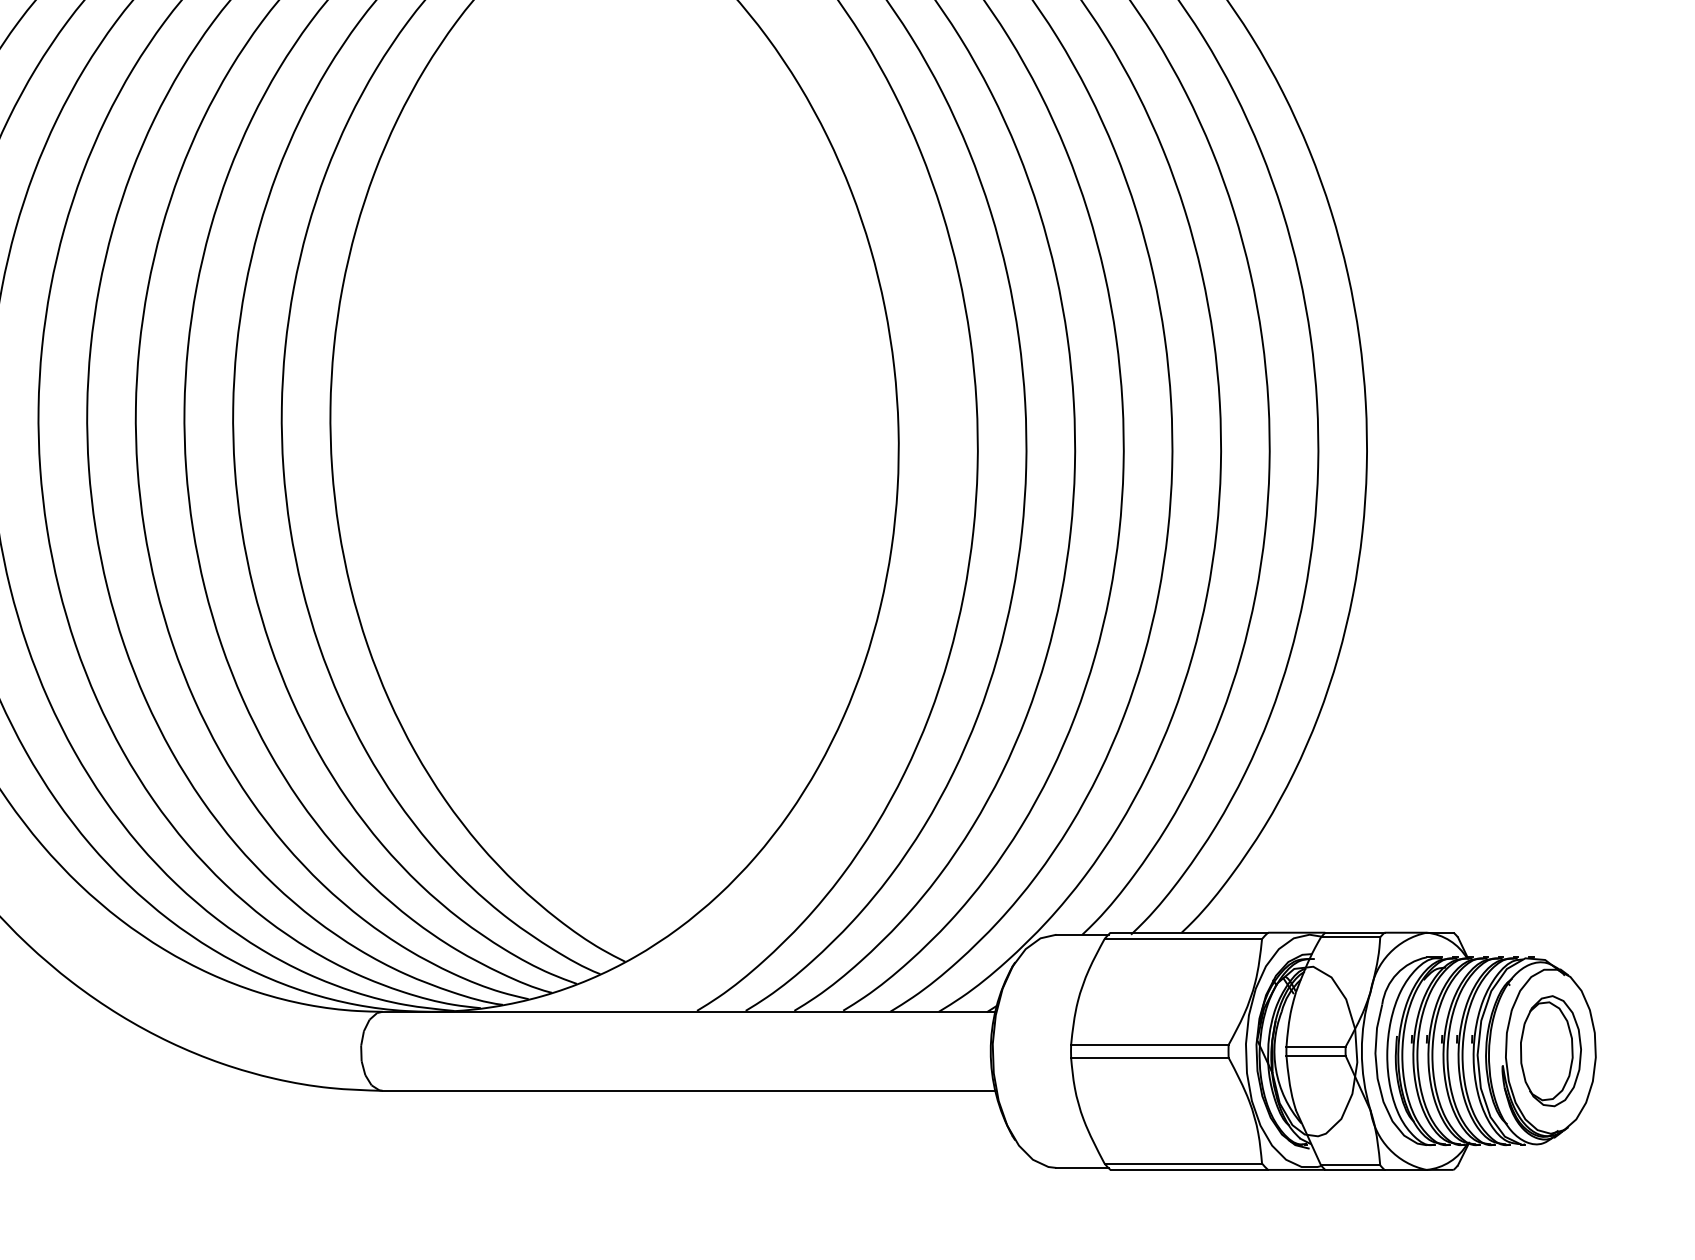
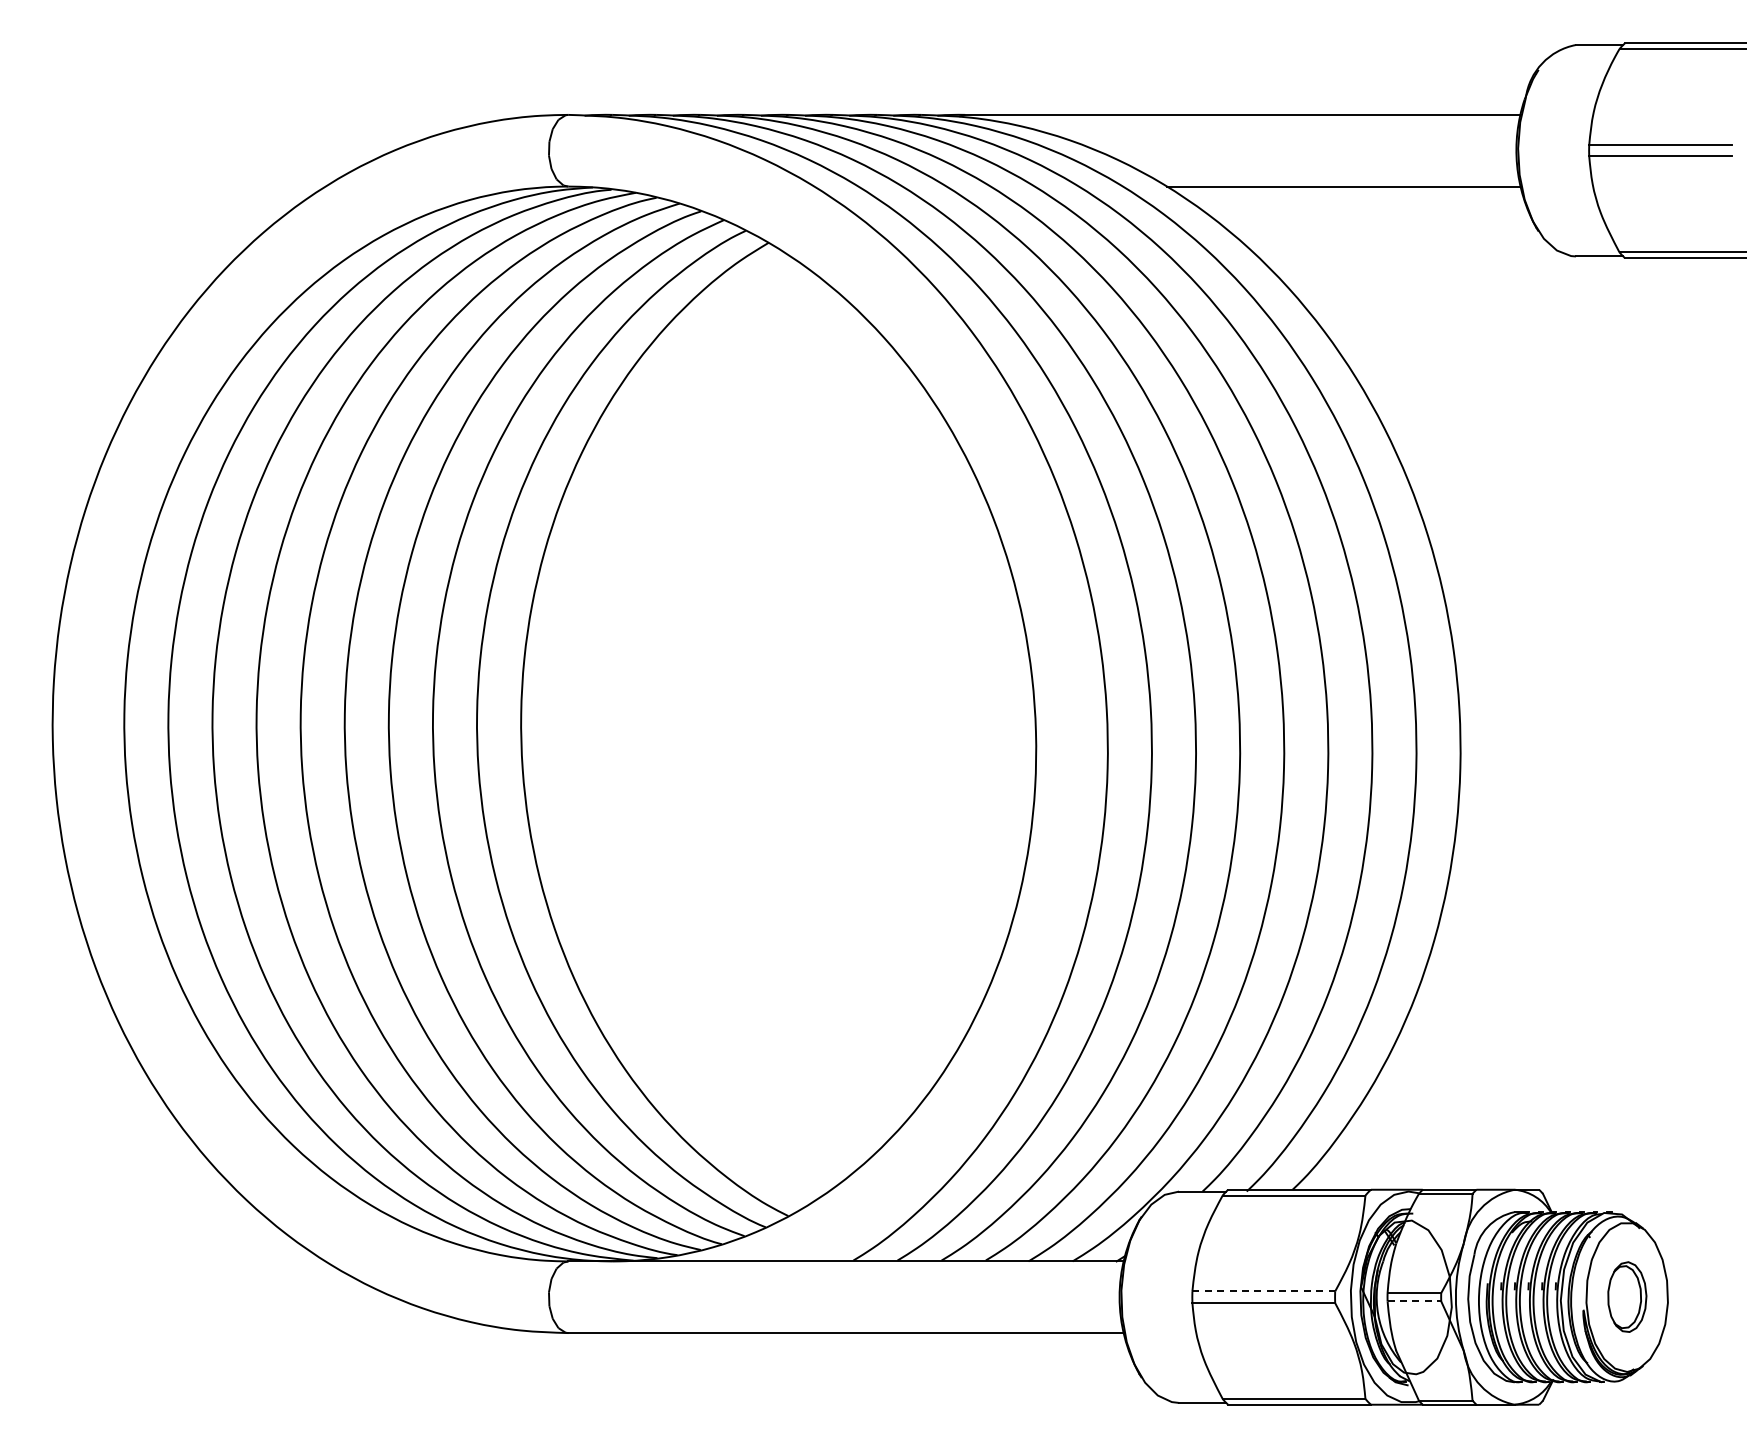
line: (1150, 1044) -> (1264, 1291), solid -> dashed
part: (1551, 1050) -> (1627, 1296), size x0.7
line: (1316, 1056) -> (1414, 1301), solid -> dashed

